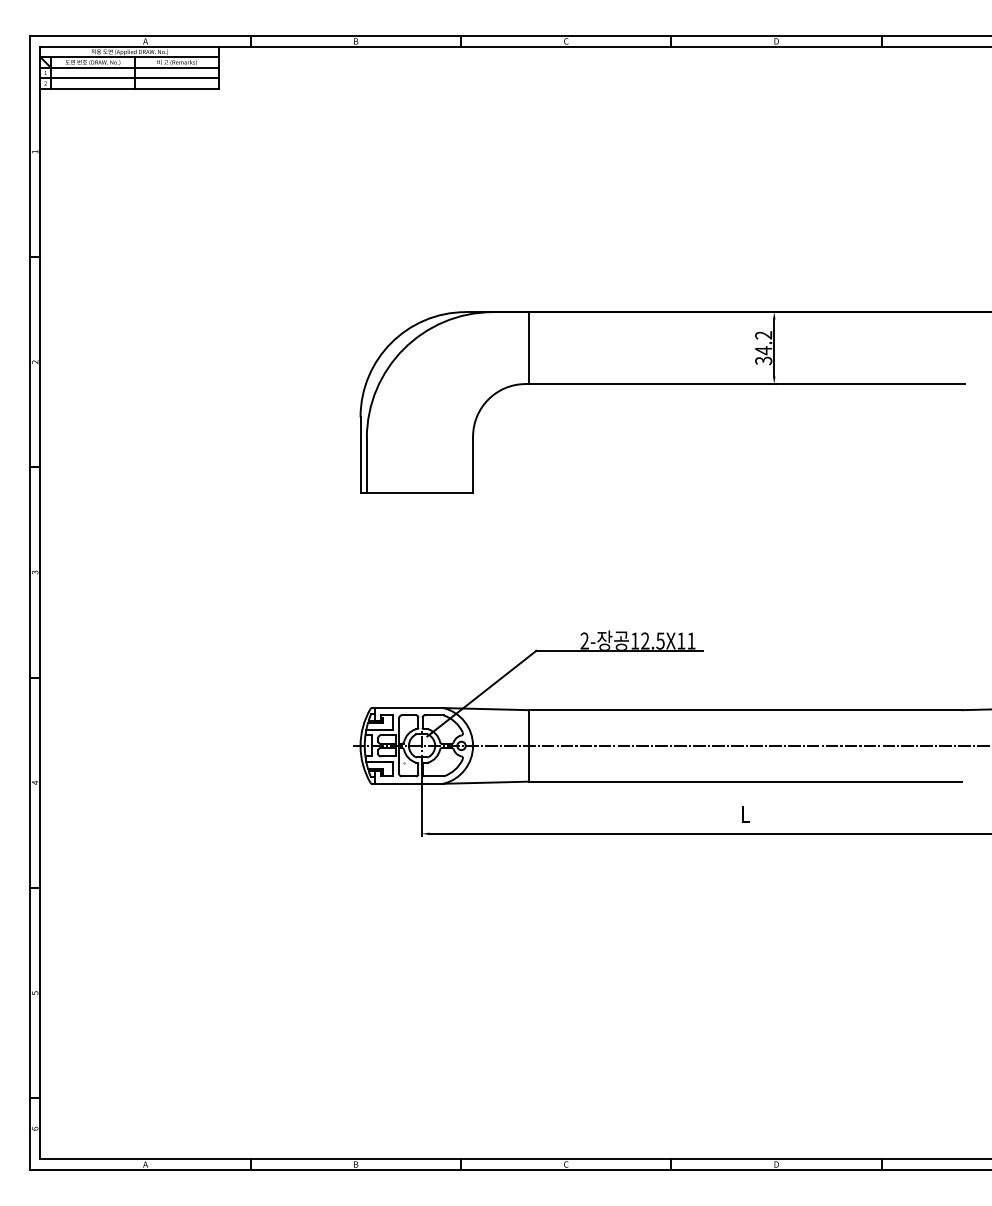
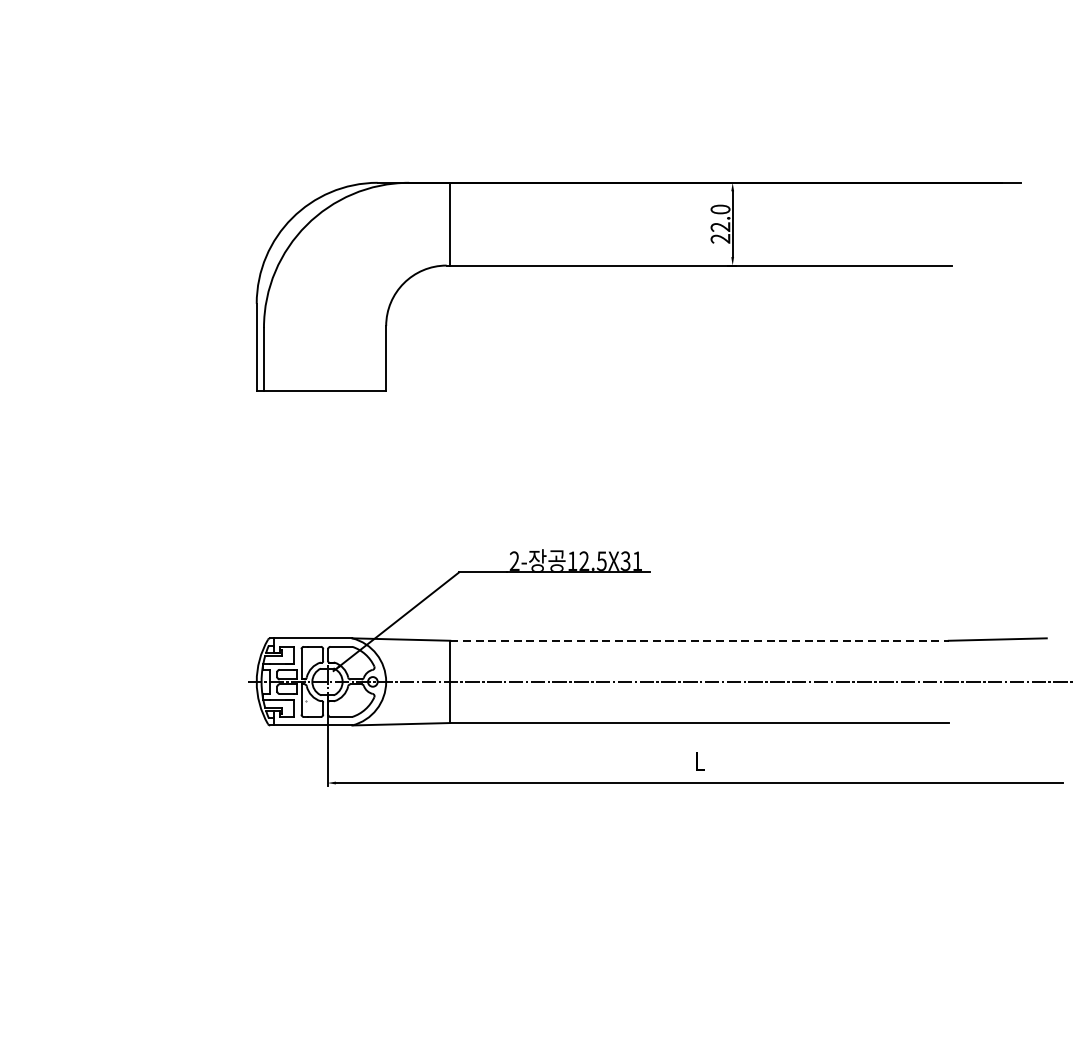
text: (763, 348) -> (720, 224), 34.2 -> 22.0
text: (681, 640) -> (625, 560), 12.5X11 -> 12.5X31
line: (745, 710) -> (699, 641), solid -> dashed

